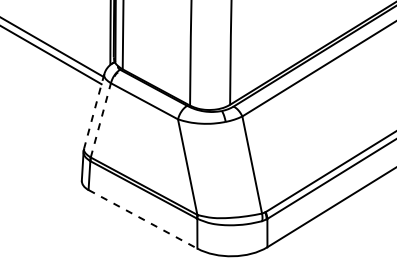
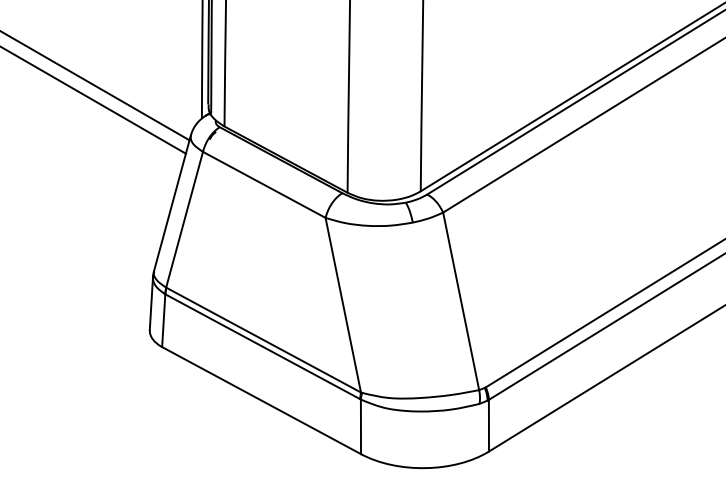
line: (94, 111) -> (172, 203), dashed -> solid
line: (101, 119) -> (185, 218), dashed -> solid
line: (143, 219) -> (262, 400), dashed -> solid

